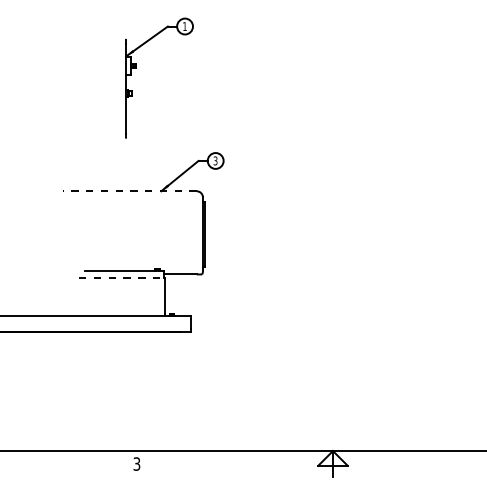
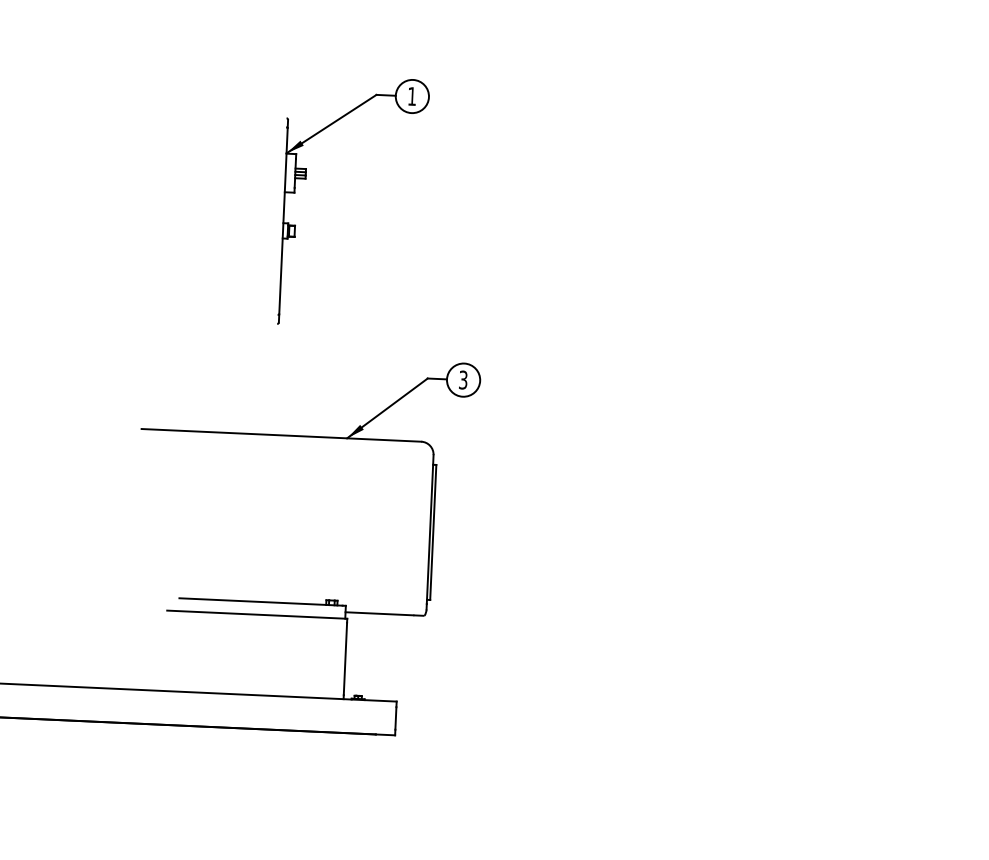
line: (129, 191) -> (280, 435), dashed -> solid
line: (122, 277) -> (257, 614), dashed -> solid

